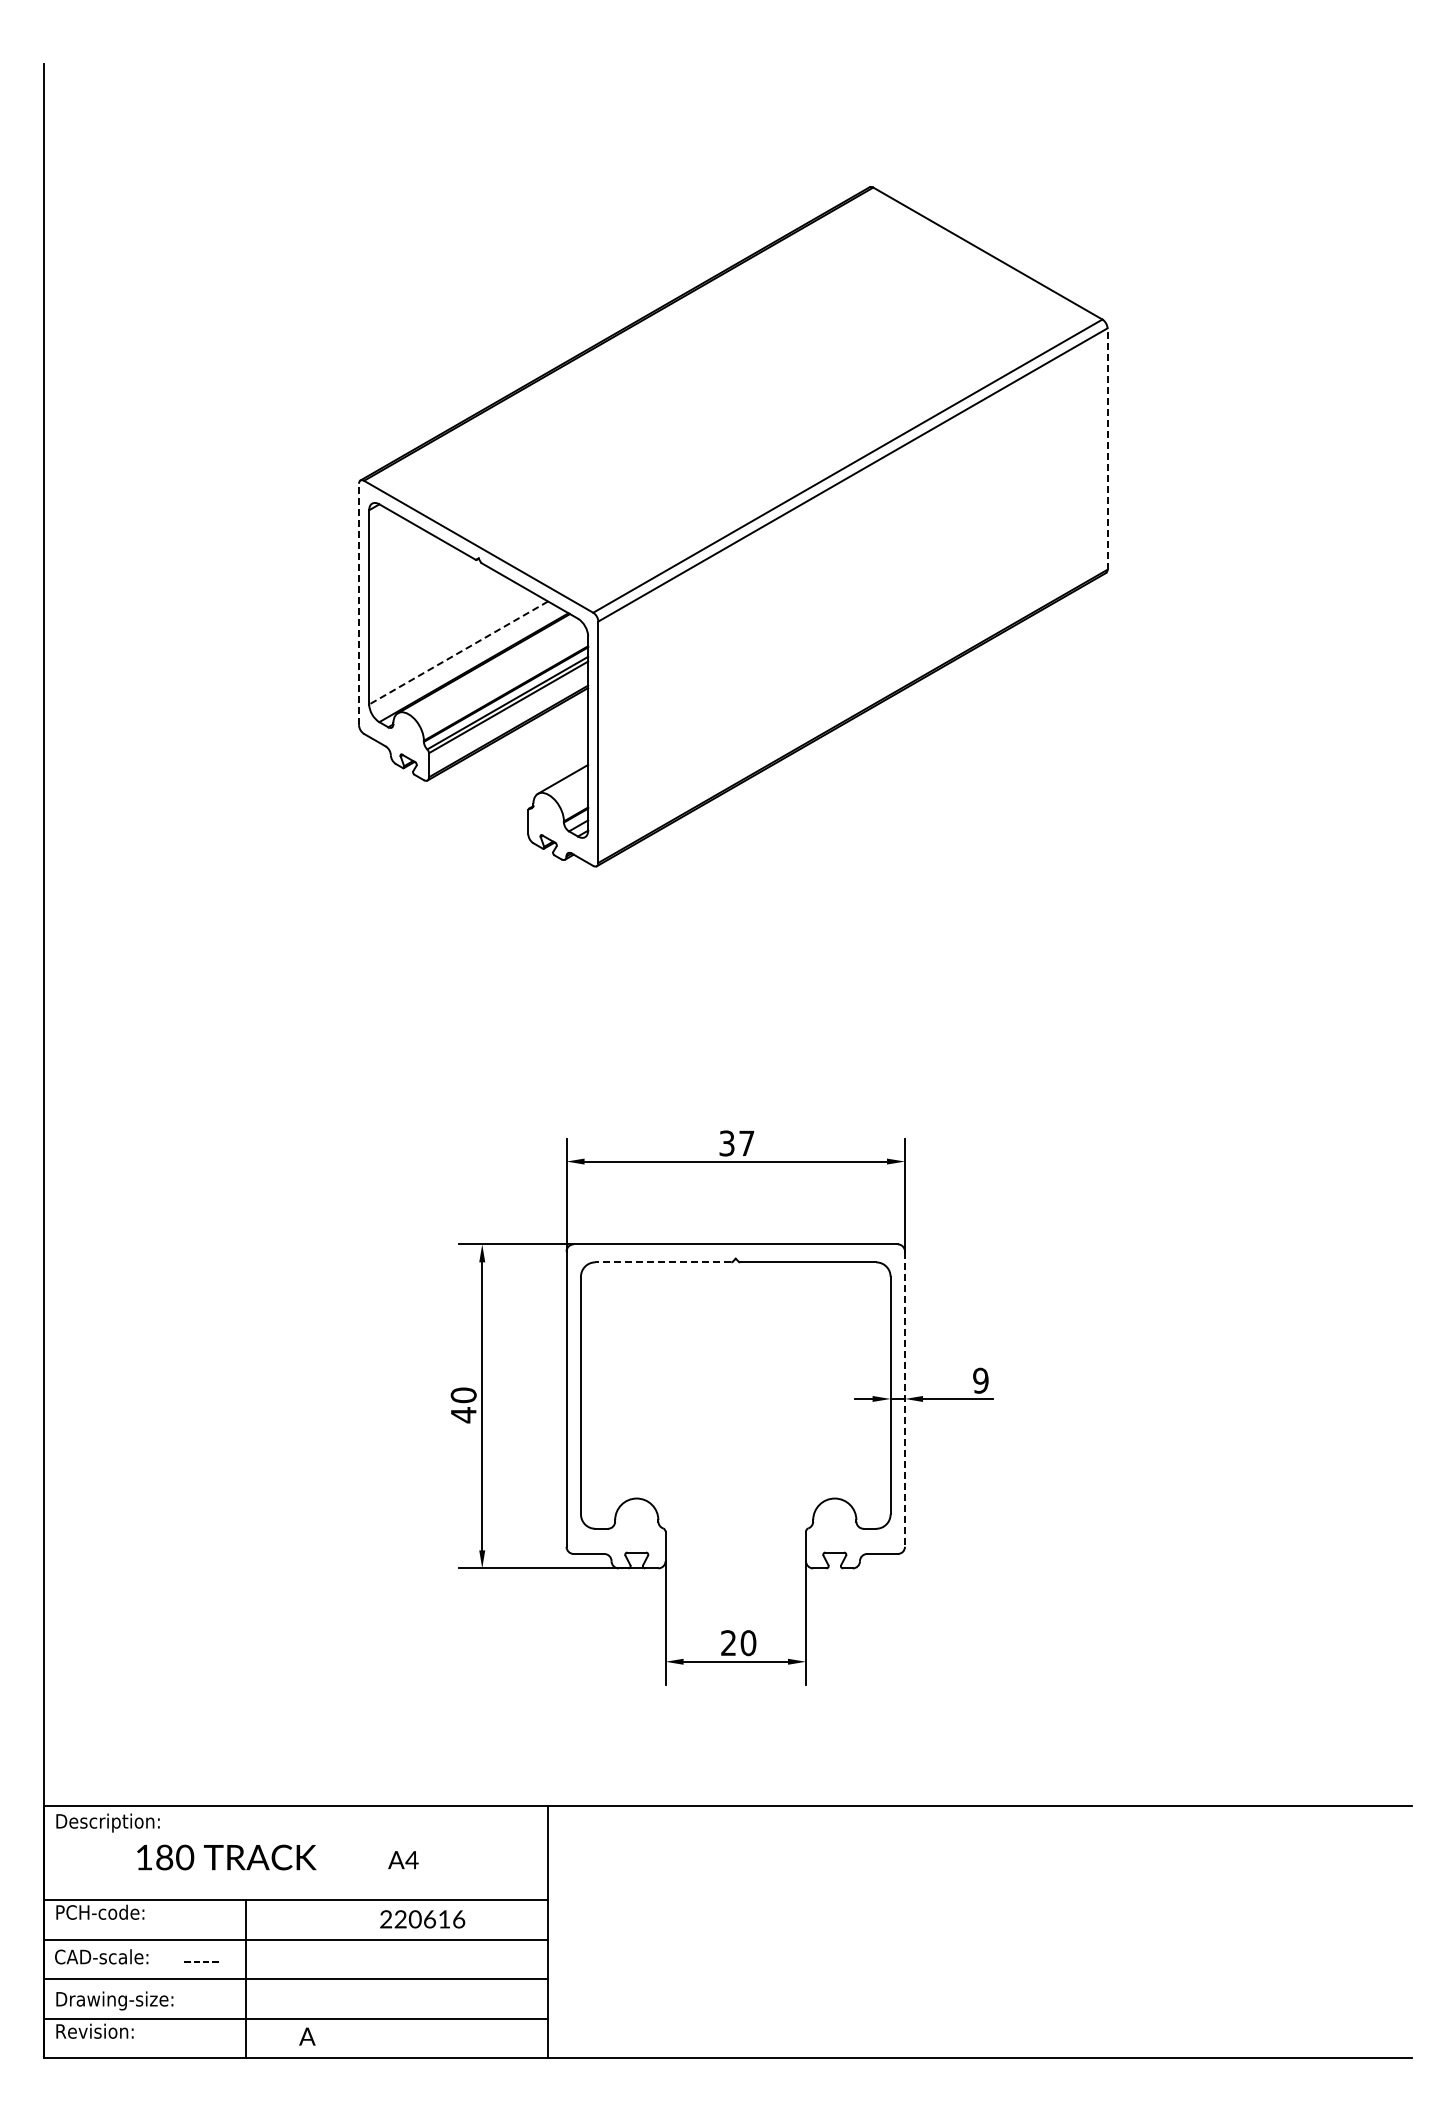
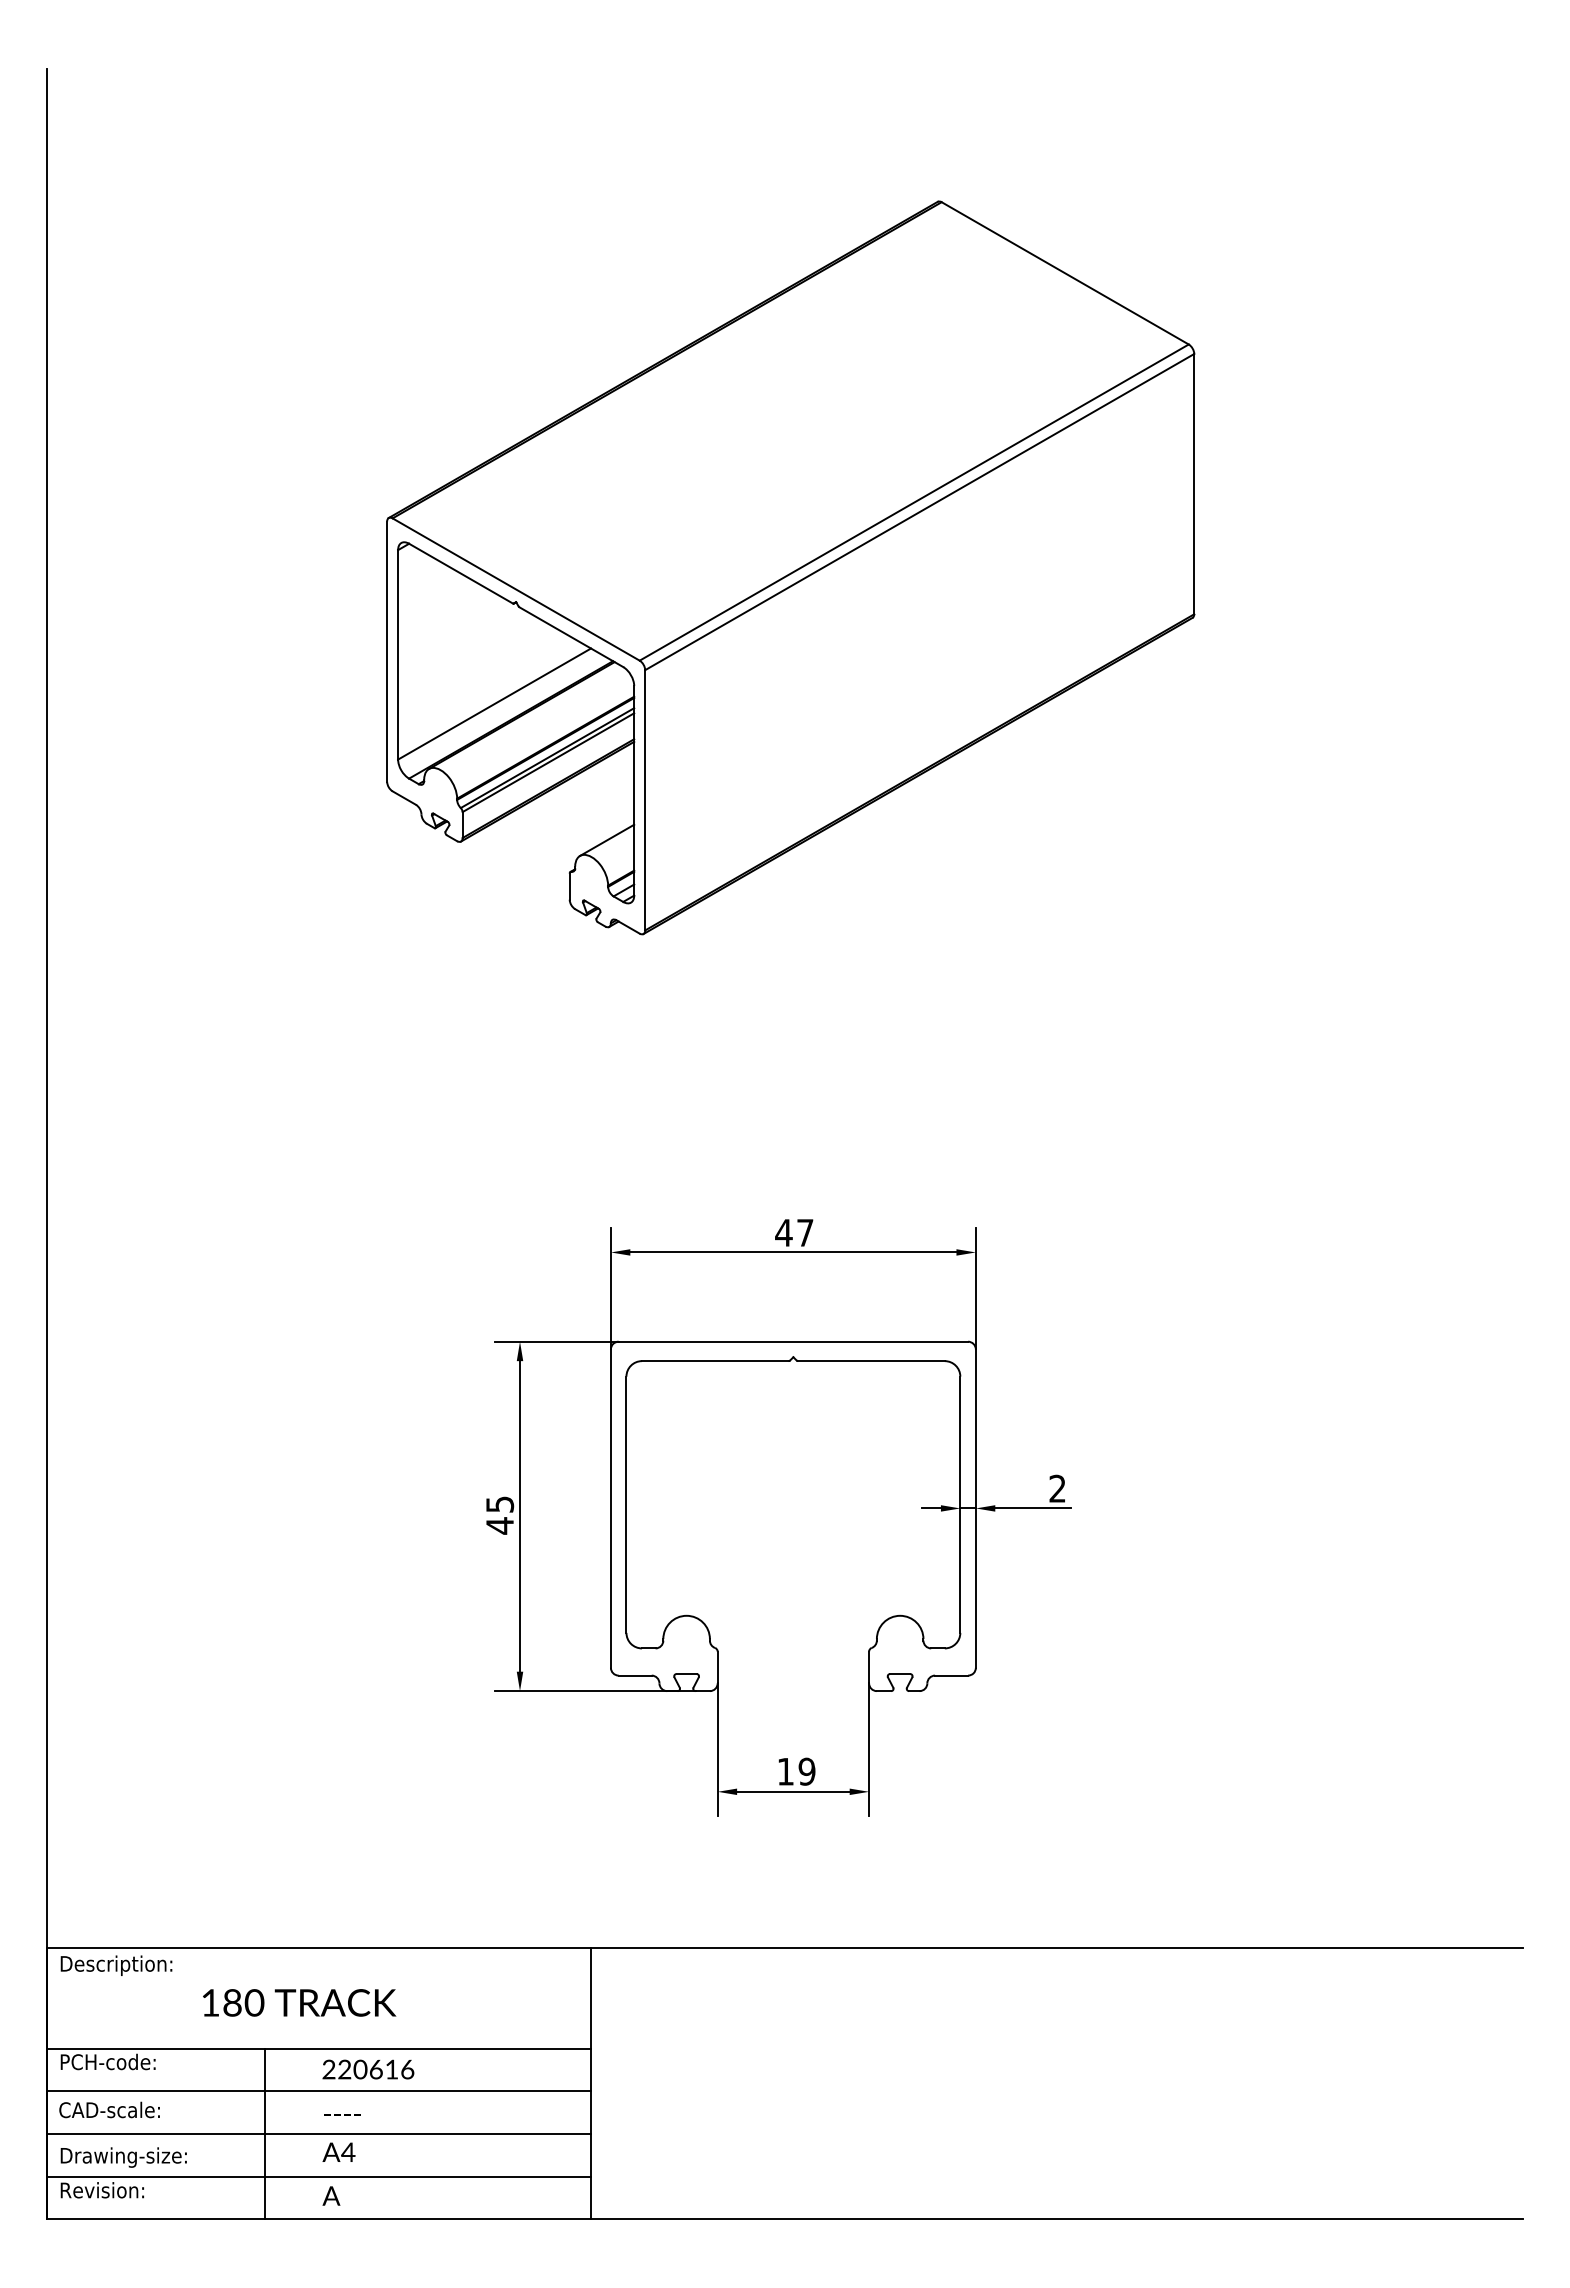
line: (1107, 449) -> (1194, 484), dashed -> solid
line: (359, 604) -> (387, 651), dashed -> solid
line: (458, 653) -> (494, 704), dashed -> solid
text: (726, 1143) -> (783, 1232), 37 -> 47
line: (663, 1262) -> (715, 1361), dashed -> solid
text: (980, 1380) -> (1057, 1488), 9 -> 2
text: (463, 1395) -> (499, 1504), 40 -> 45
line: (905, 1399) -> (976, 1509), dashed -> solid
text: (738, 1643) -> (796, 1772), 20 -> 19
text: (226, 1857) -> (299, 2002), moved
text: (403, 1860) -> (339, 2152), moved
text: (422, 1919) -> (368, 2069), moved
text: (201, 1961) -> (342, 2115), moved

